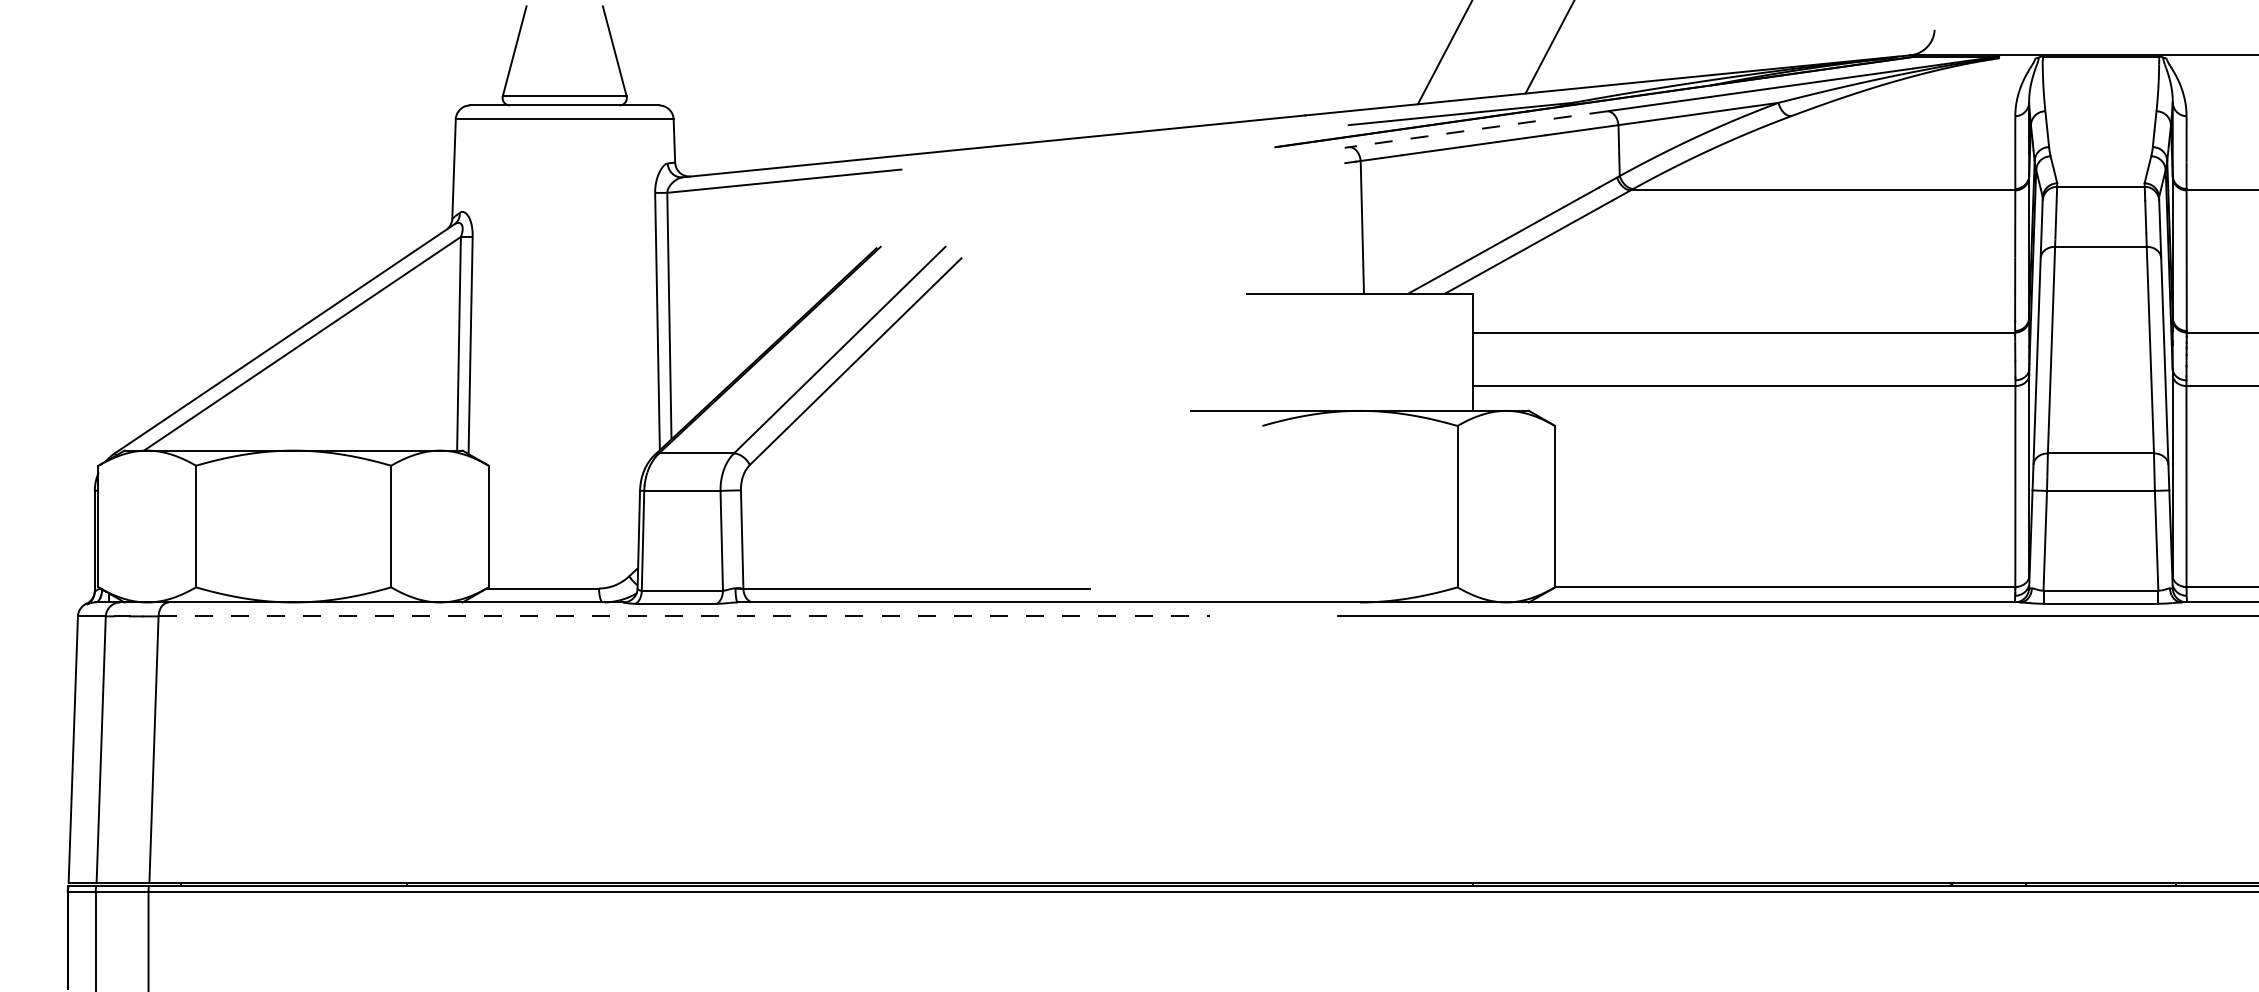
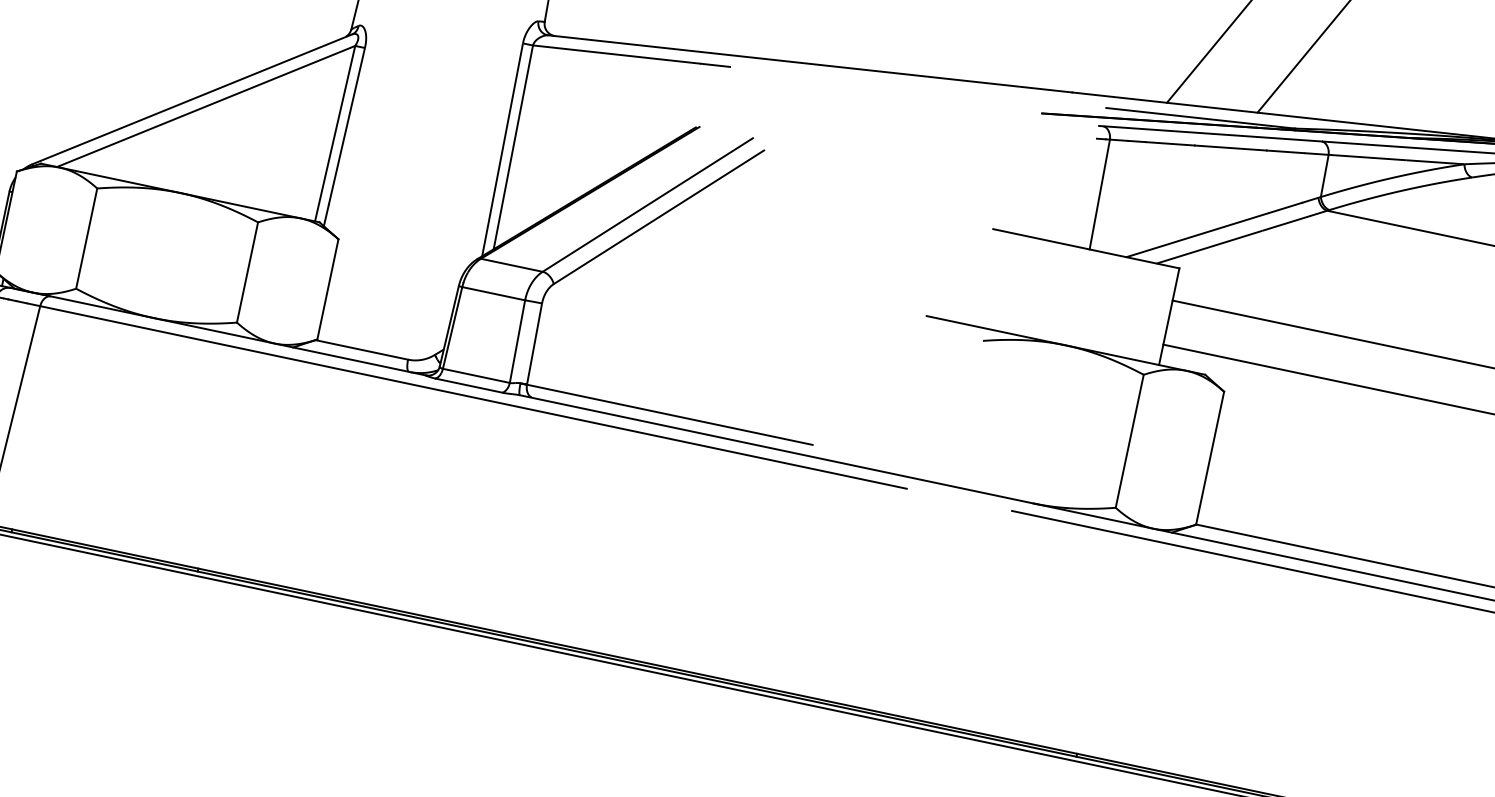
line: (1476, 129) -> (1210, 133), dashed -> solid
line: (684, 616) -> (473, 397), dashed -> solid

